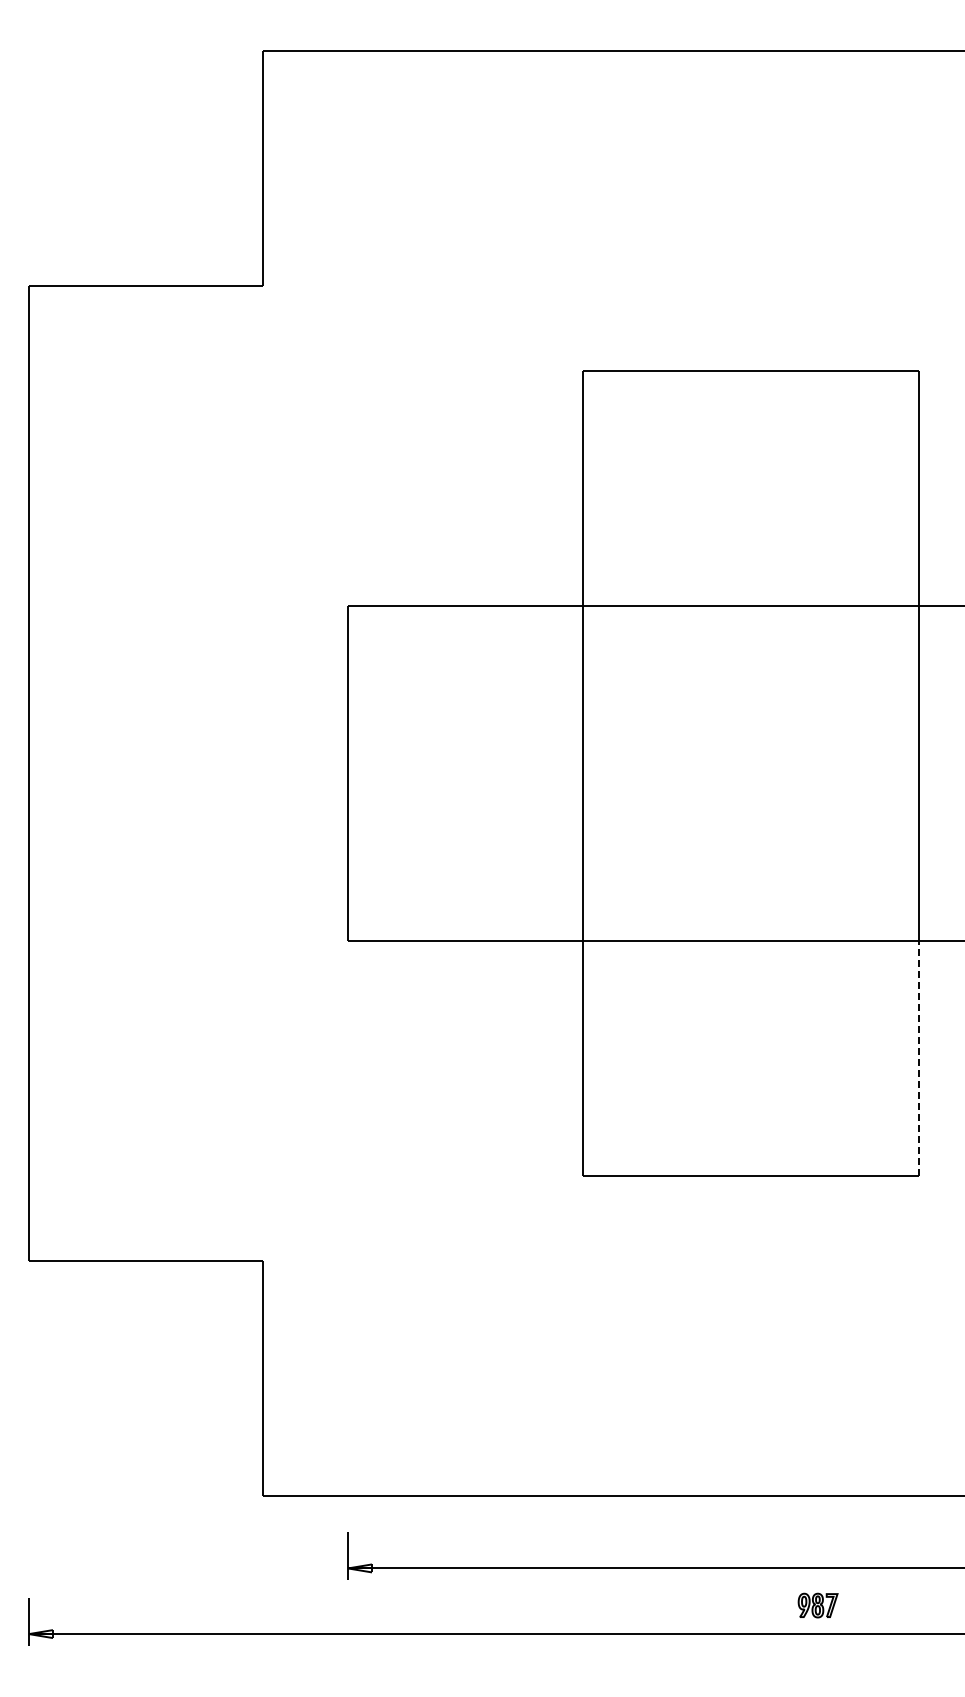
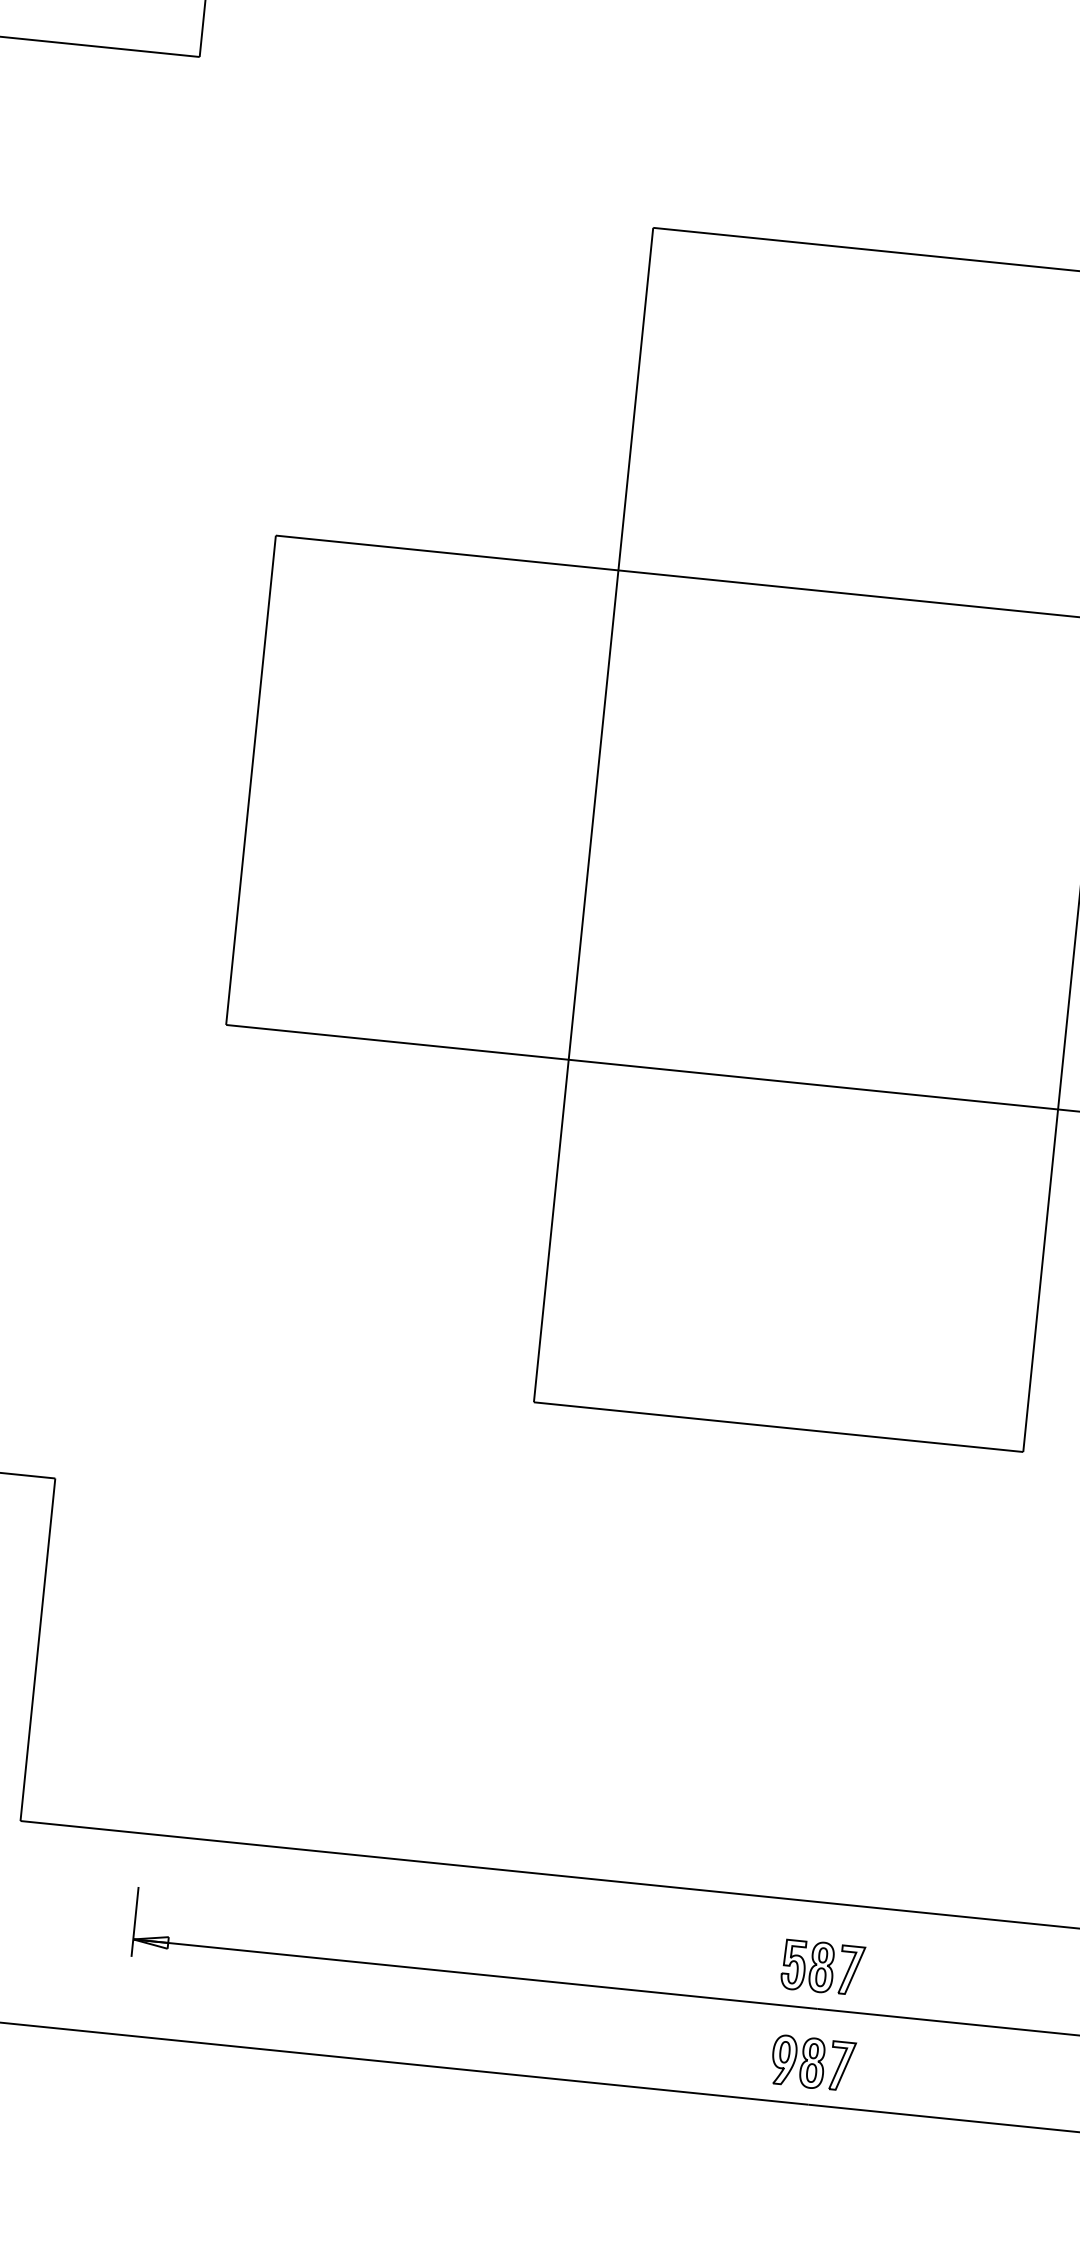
line: (918, 1058) -> (1040, 1280), dashed -> solid
part: (817, 1539) -> (821, 1966), added
part: (817, 1605) -> (812, 2062), size x1.43

